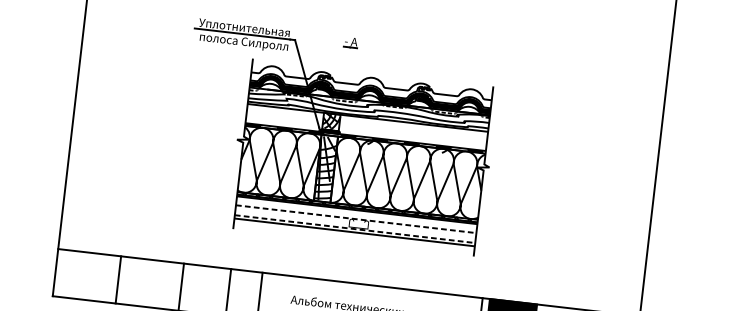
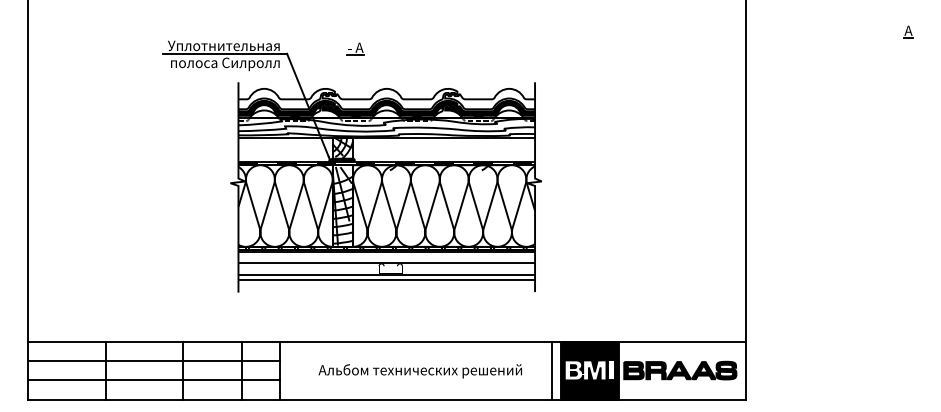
line: (356, 219) -> (387, 263), dashed -> solid
line: (355, 229) -> (387, 275), dashed -> solid
line: (158, 276) -> (154, 360), added
line: (156, 292) -> (154, 380), added

